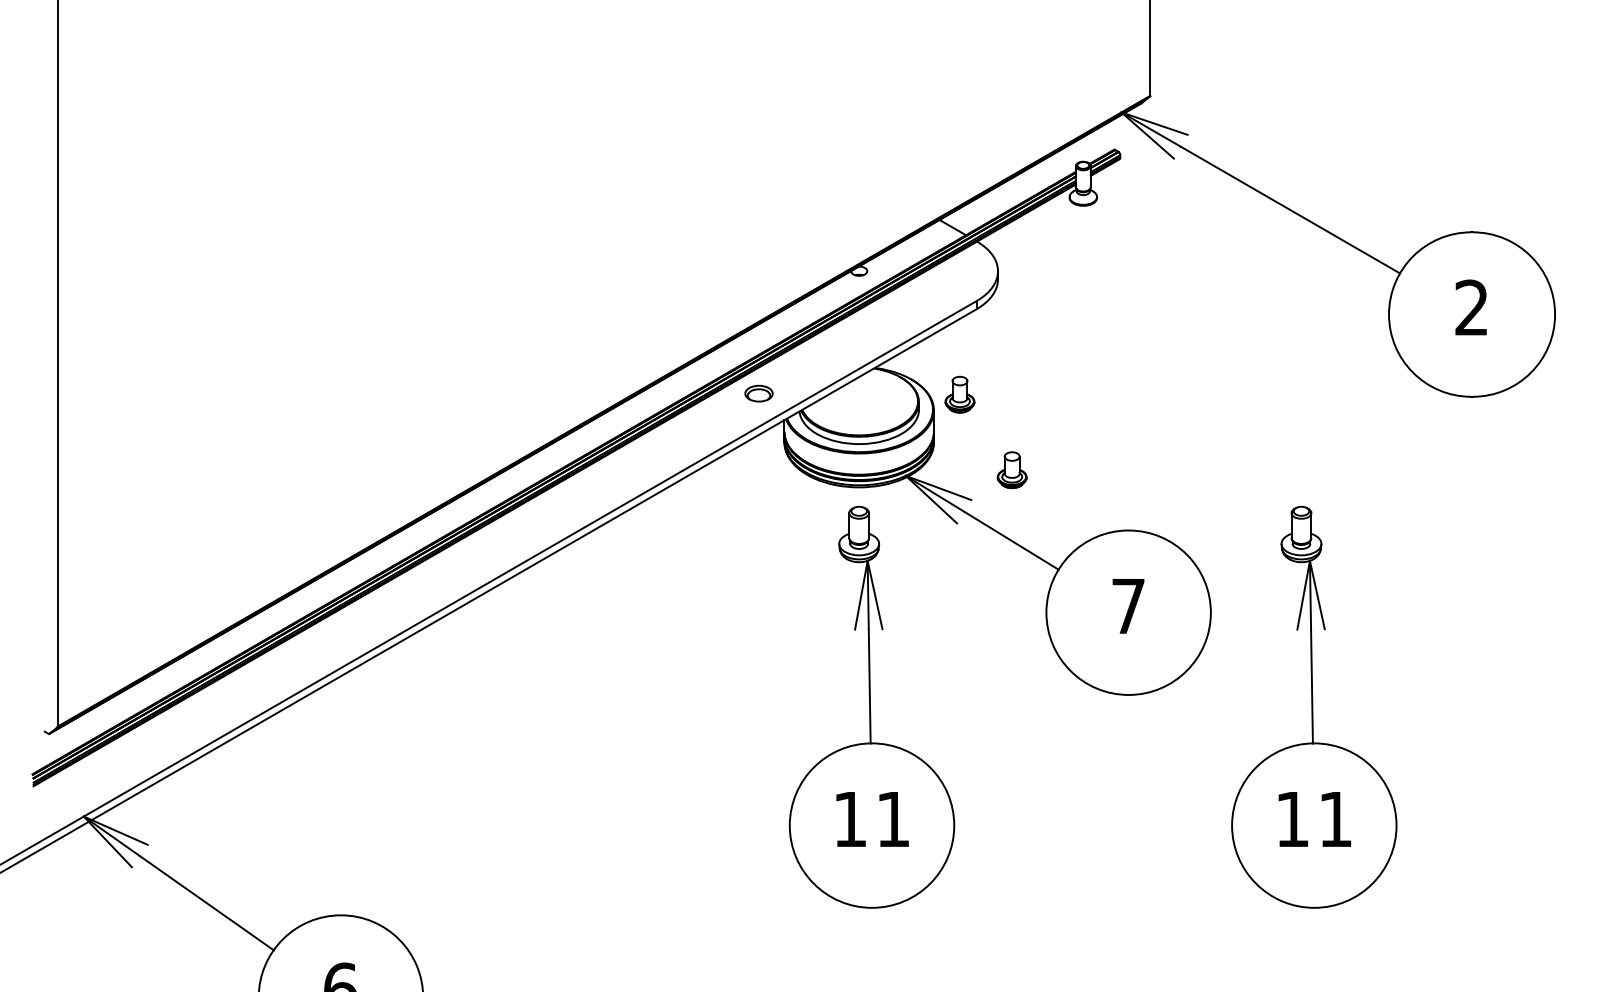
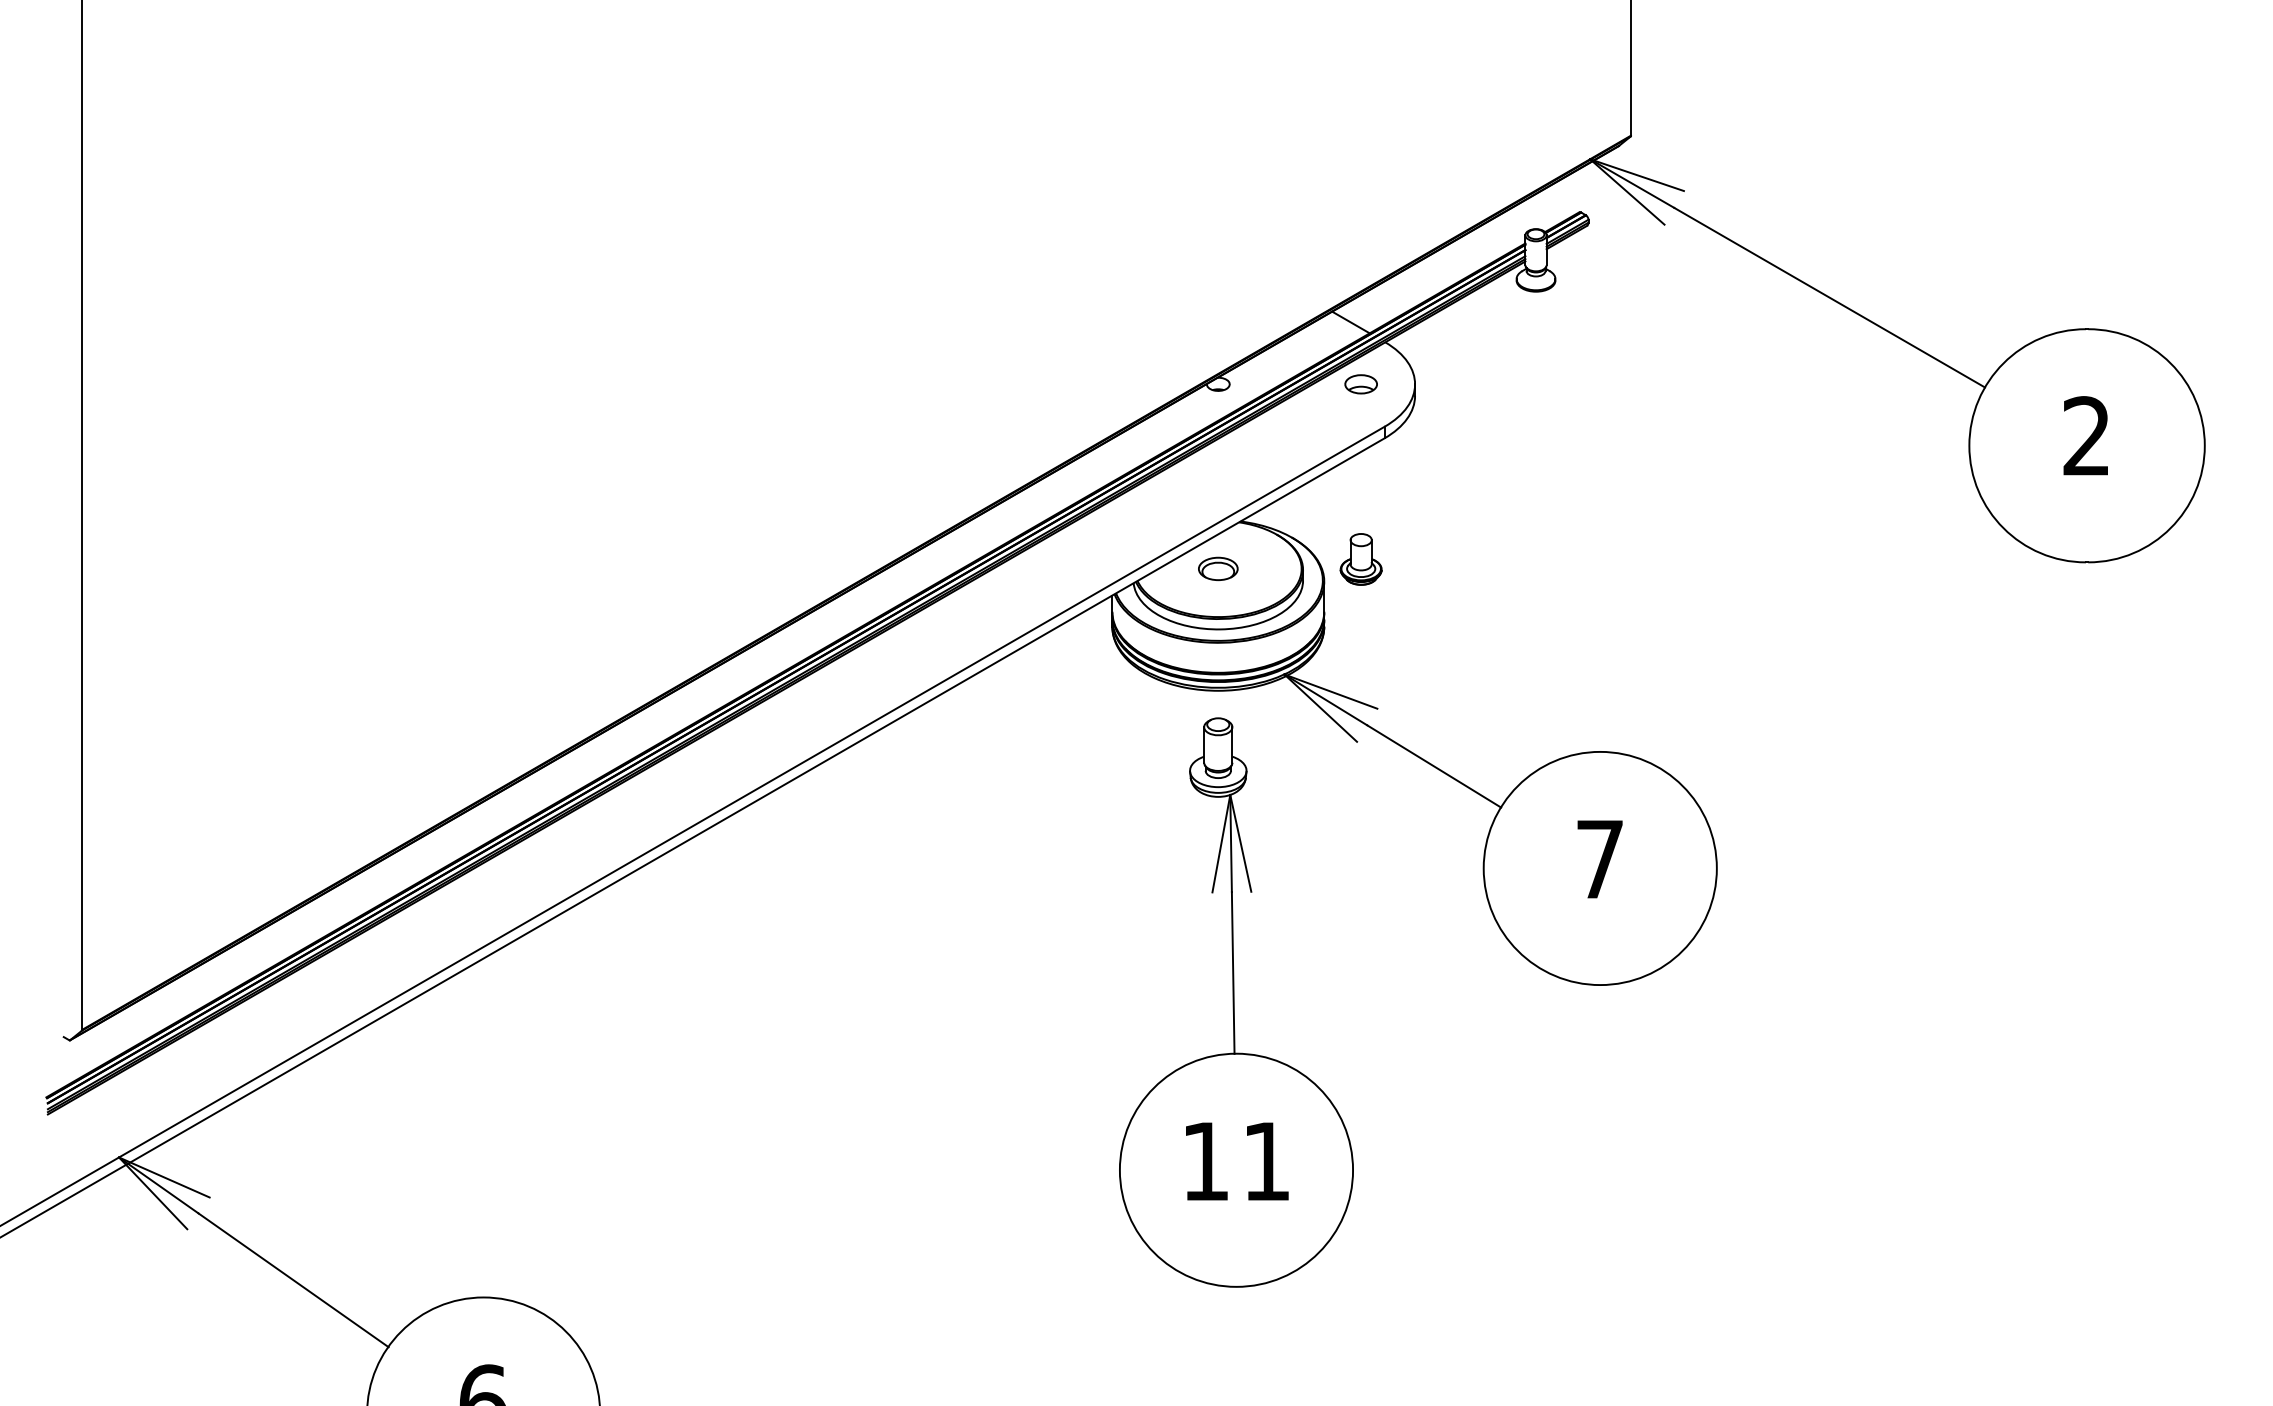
part: (959, 271) -> (1360, 384), added
part: (759, 393) -> (1218, 568), moved
part: (1011, 470) -> (1434, 666), removed
part: (1314, 707) -> (1863, 1002), removed

